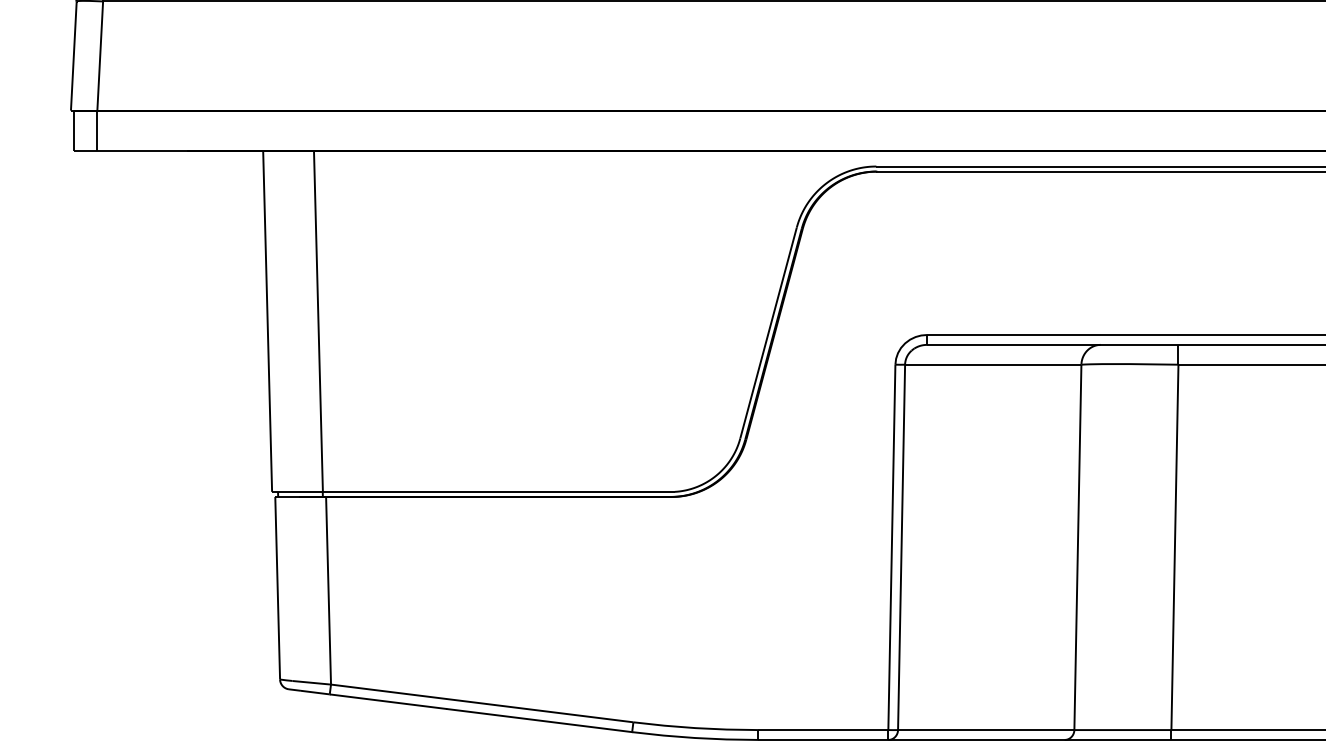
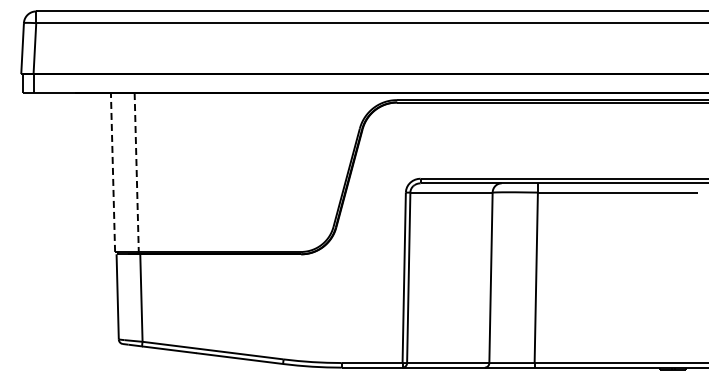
line: (268, 319) -> (113, 171), solid -> dashed
line: (317, 321) -> (136, 172), solid -> dashed

